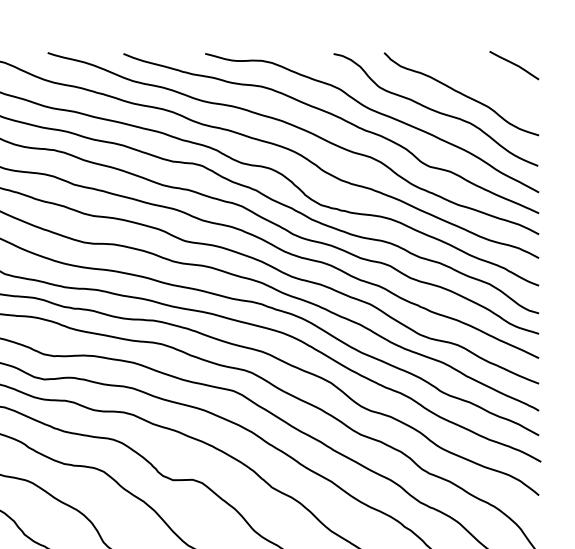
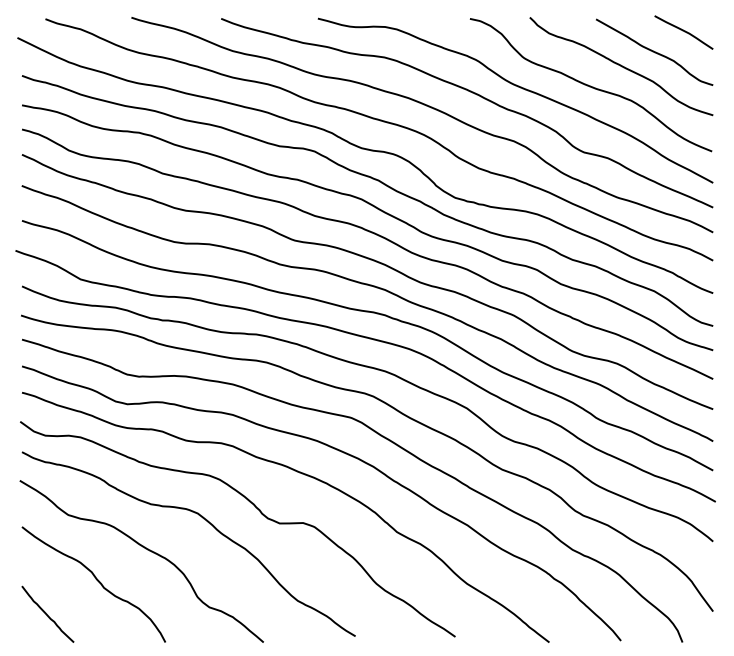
curve: (489, 81) -> (654, 51), added

